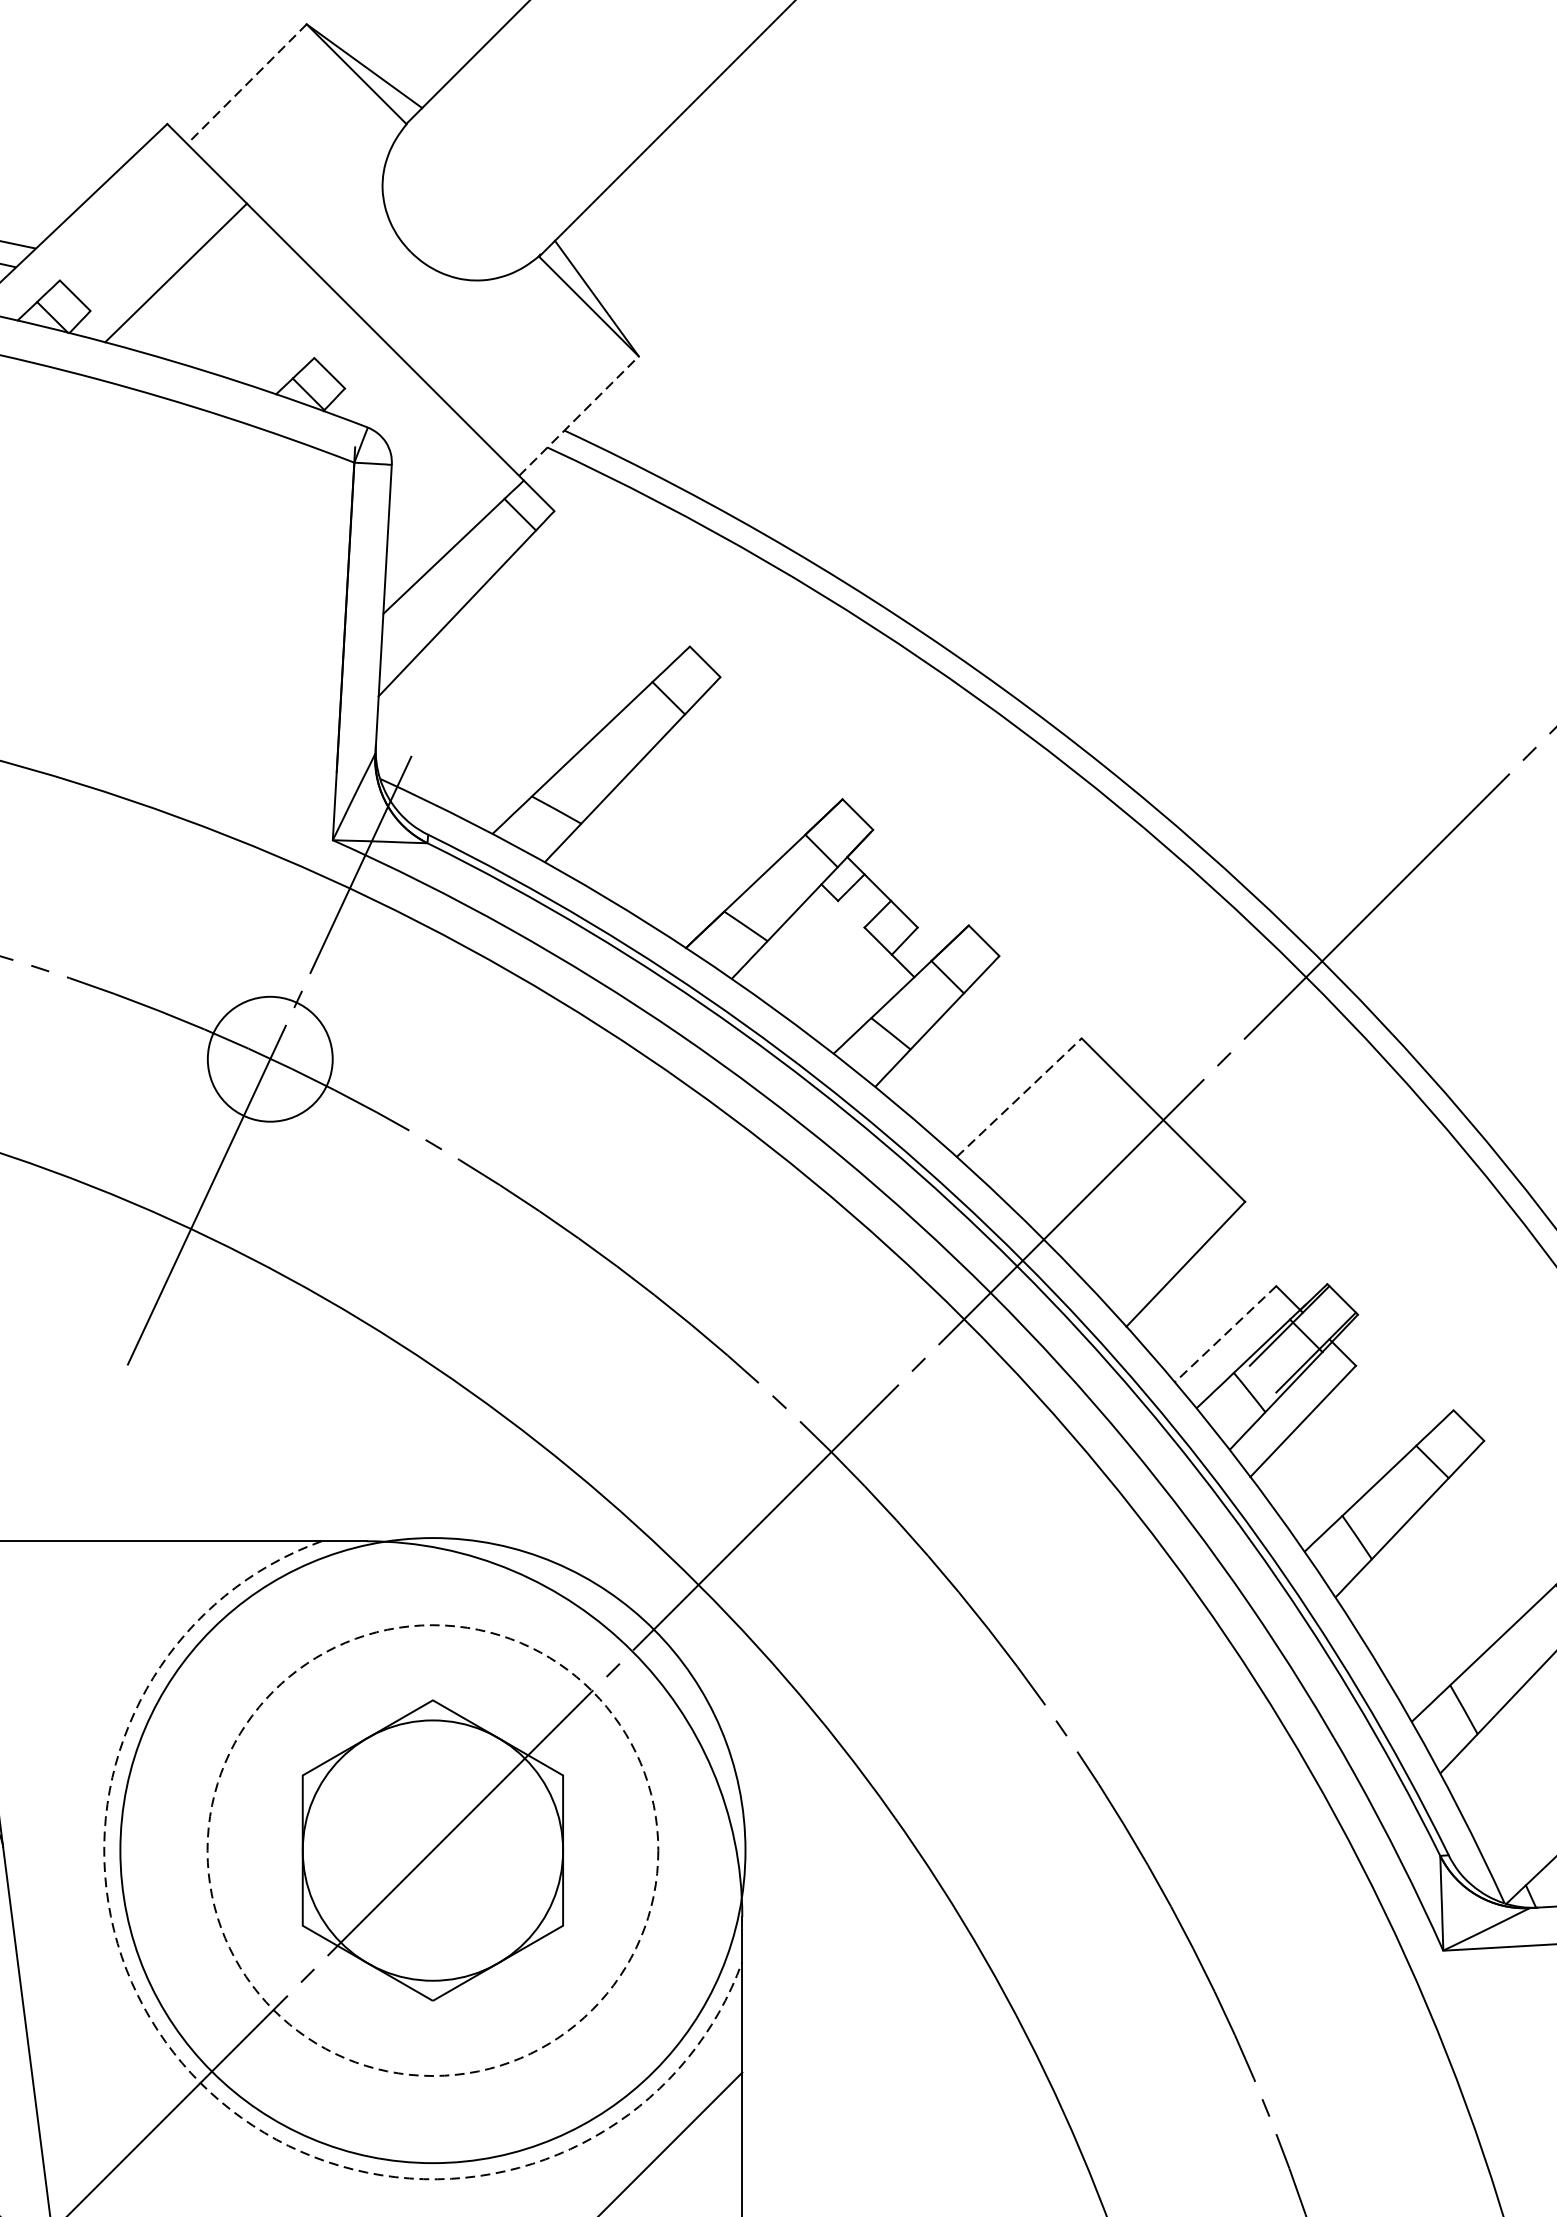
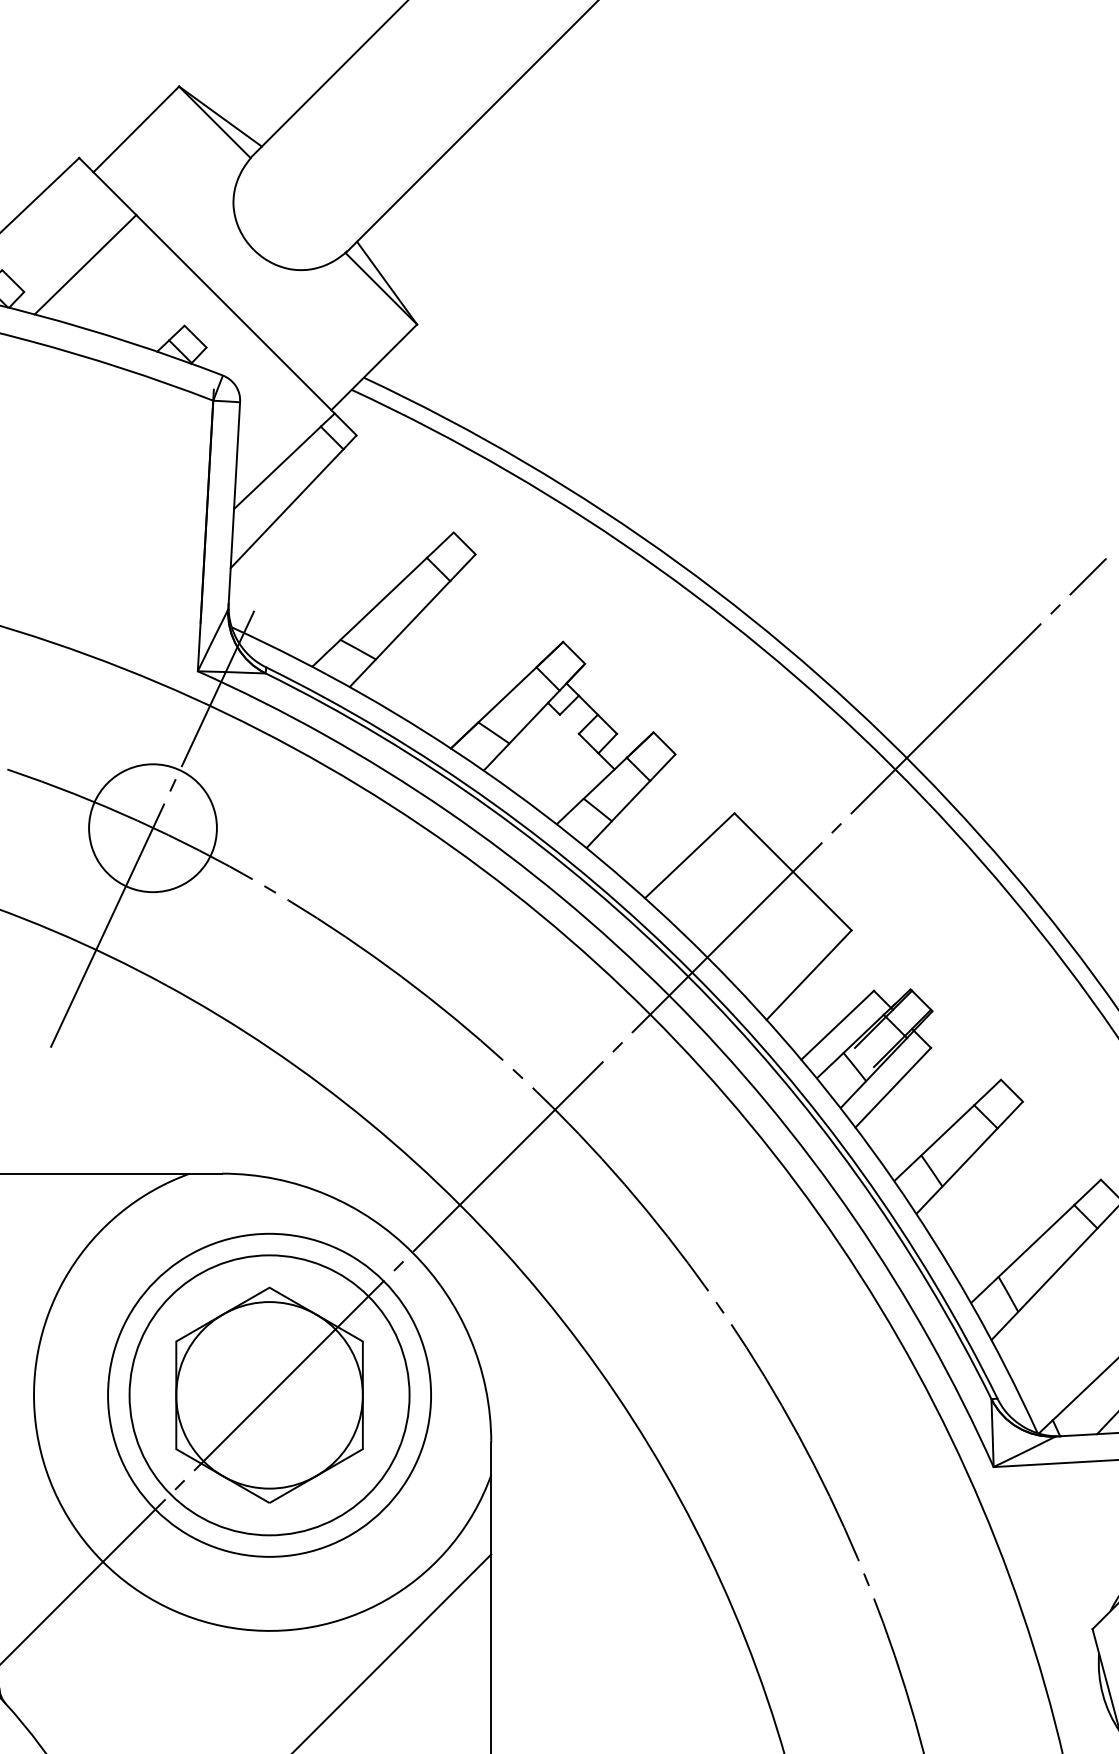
line: (247, 84) -> (136, 129), dashed -> solid
line: (579, 416) -> (374, 367), dashed -> solid
circle: (269, 1059) -> (152, 828), size x1.43
line: (1018, 1097) -> (689, 855), dashed -> solid
line: (1225, 1334) -> (837, 1025), dashed -> solid
circle: (432, 1849) -> (269, 1394), dashed -> solid
circle: (432, 1850) -> (269, 1395), size x0.62
arc: (201, 2082) -> (103, 1561), dashed -> solid

